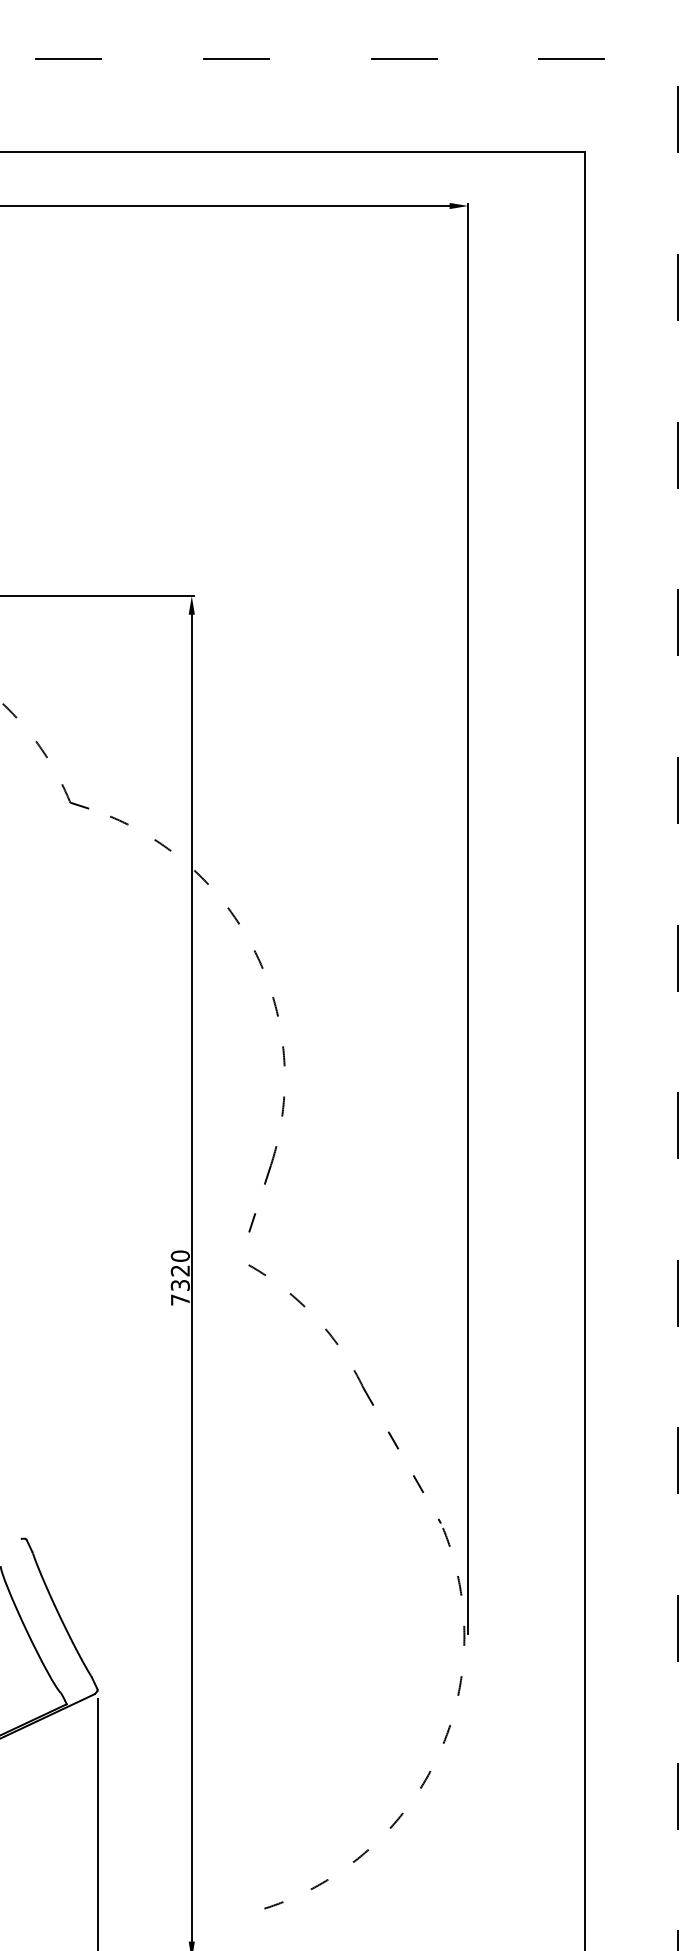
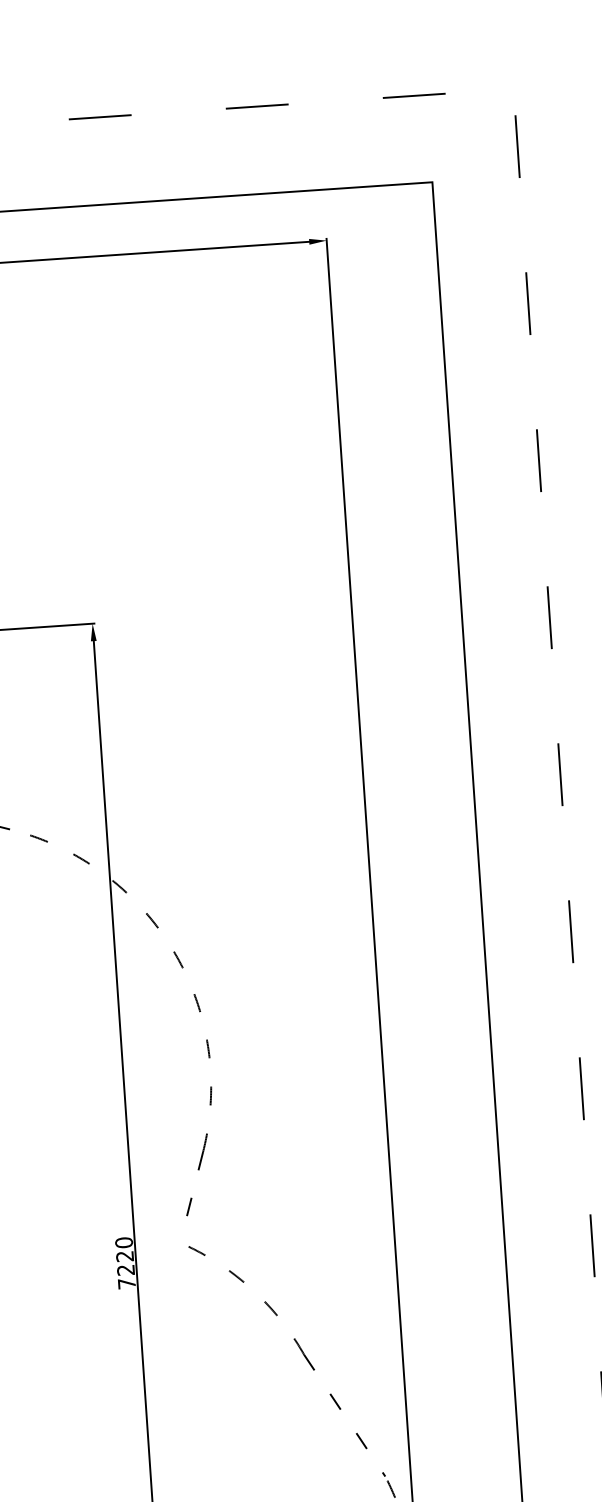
text: (180, 1285) -> (126, 1270), 7320 -> 7220

